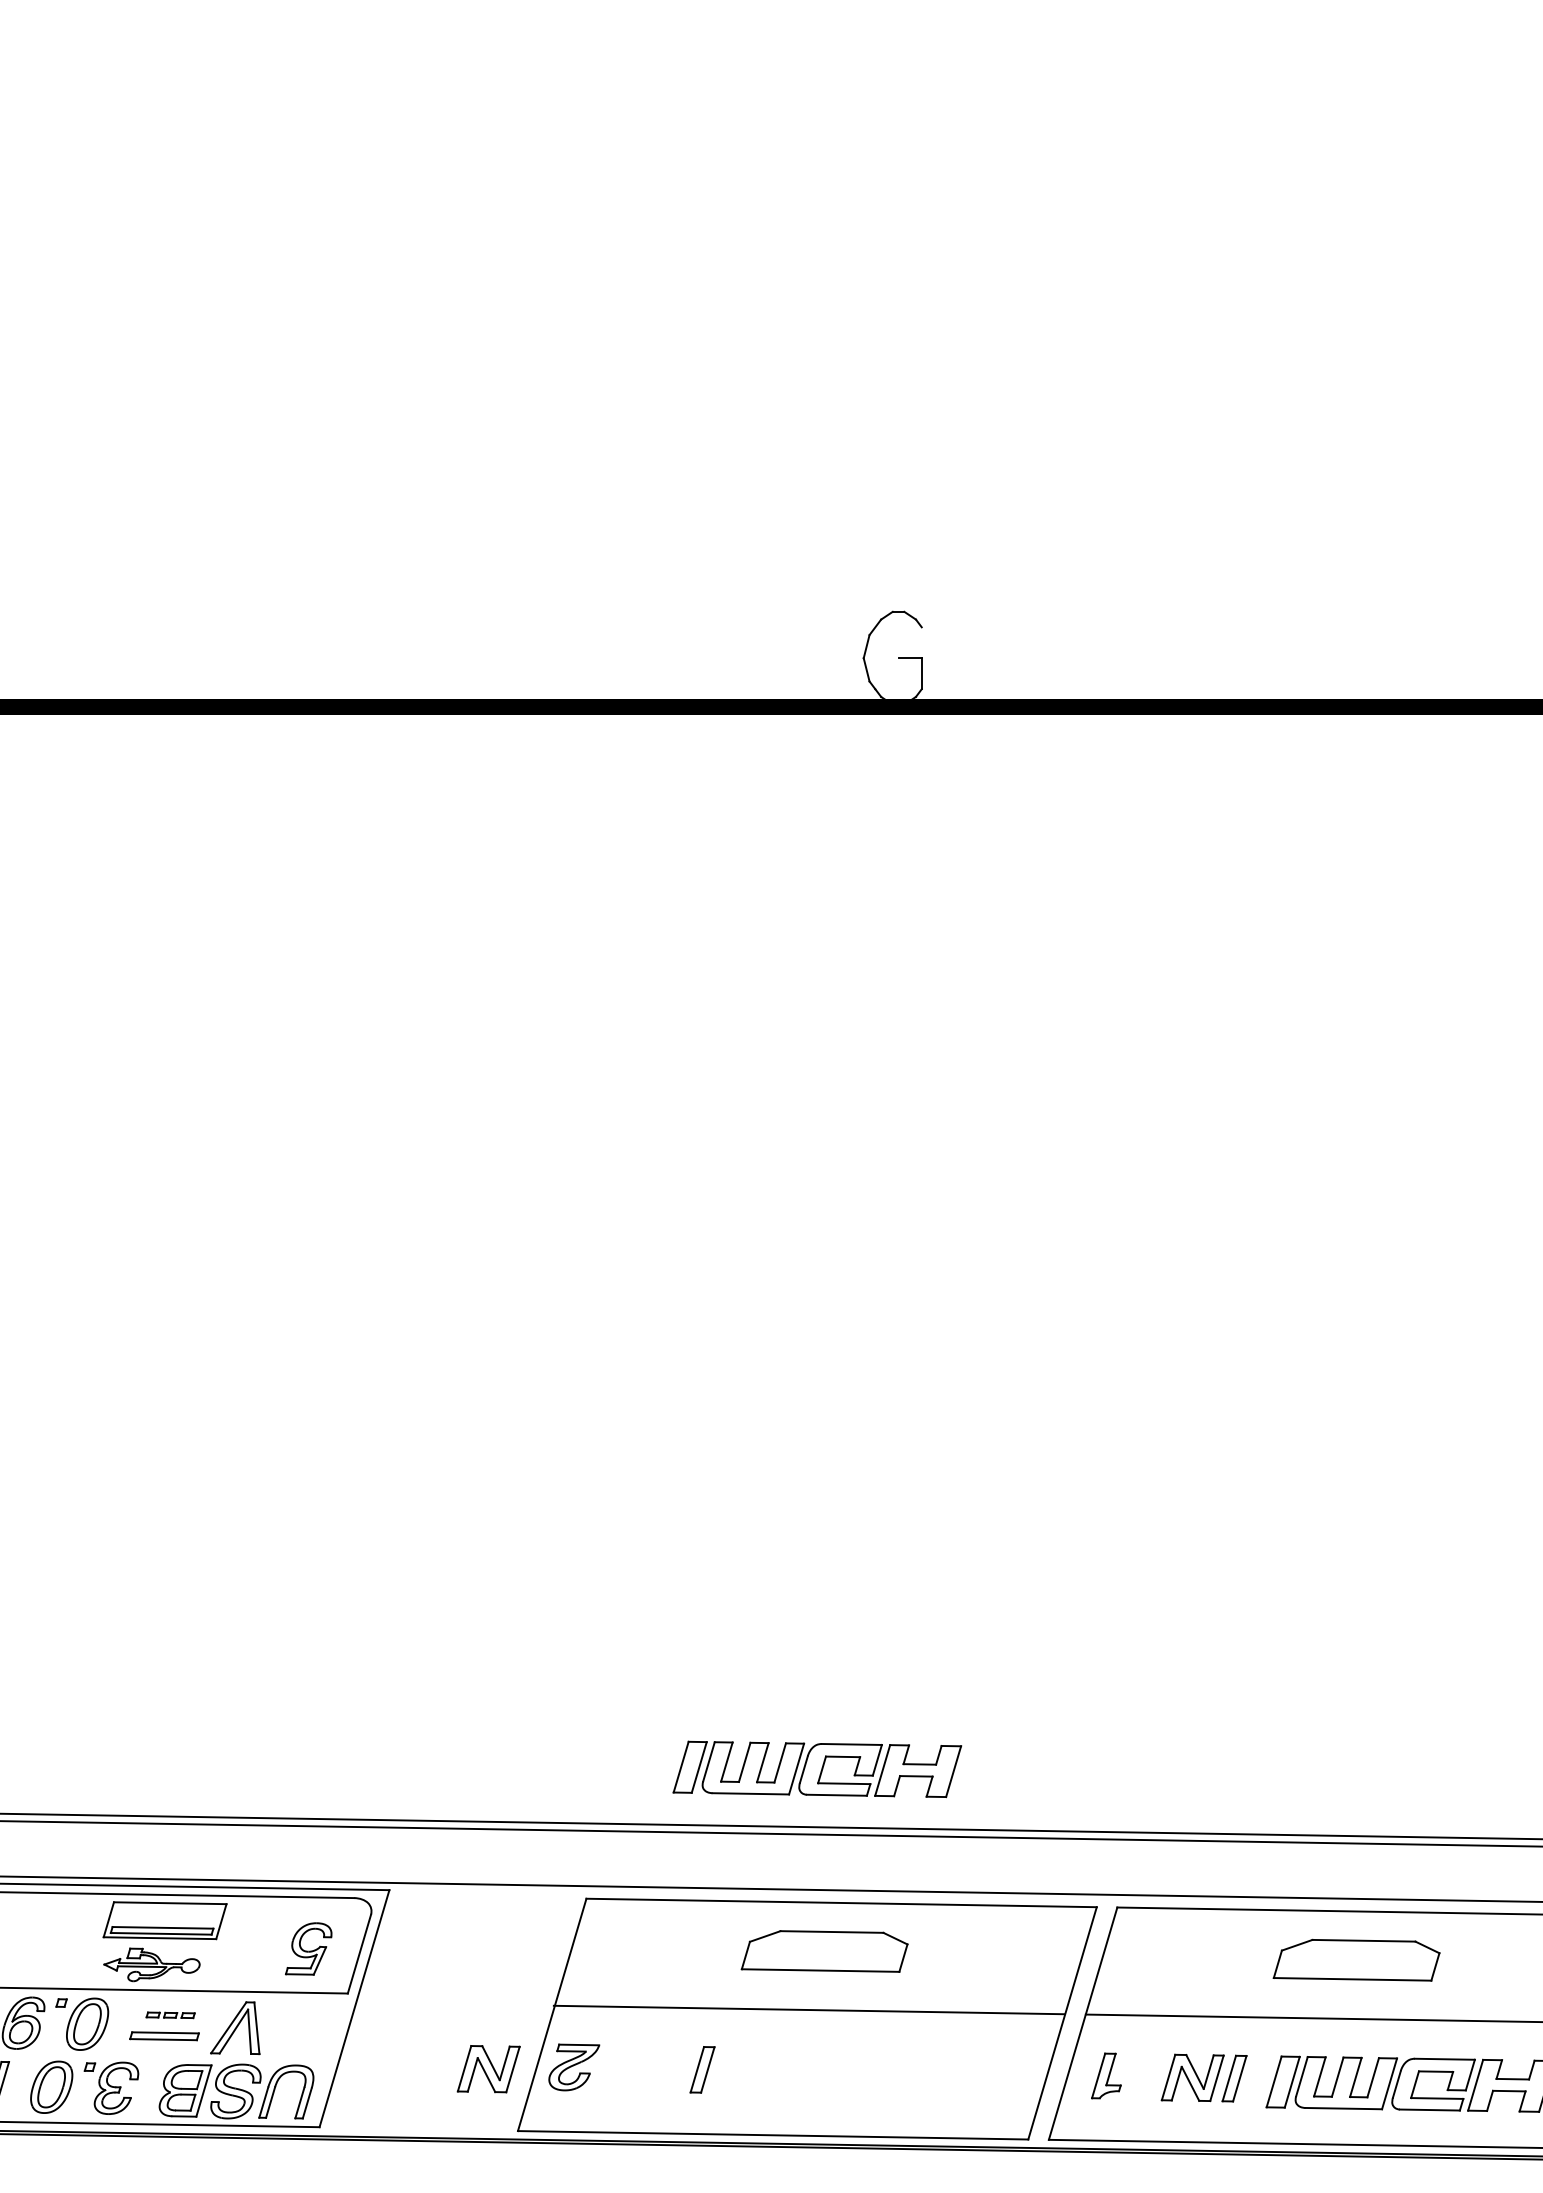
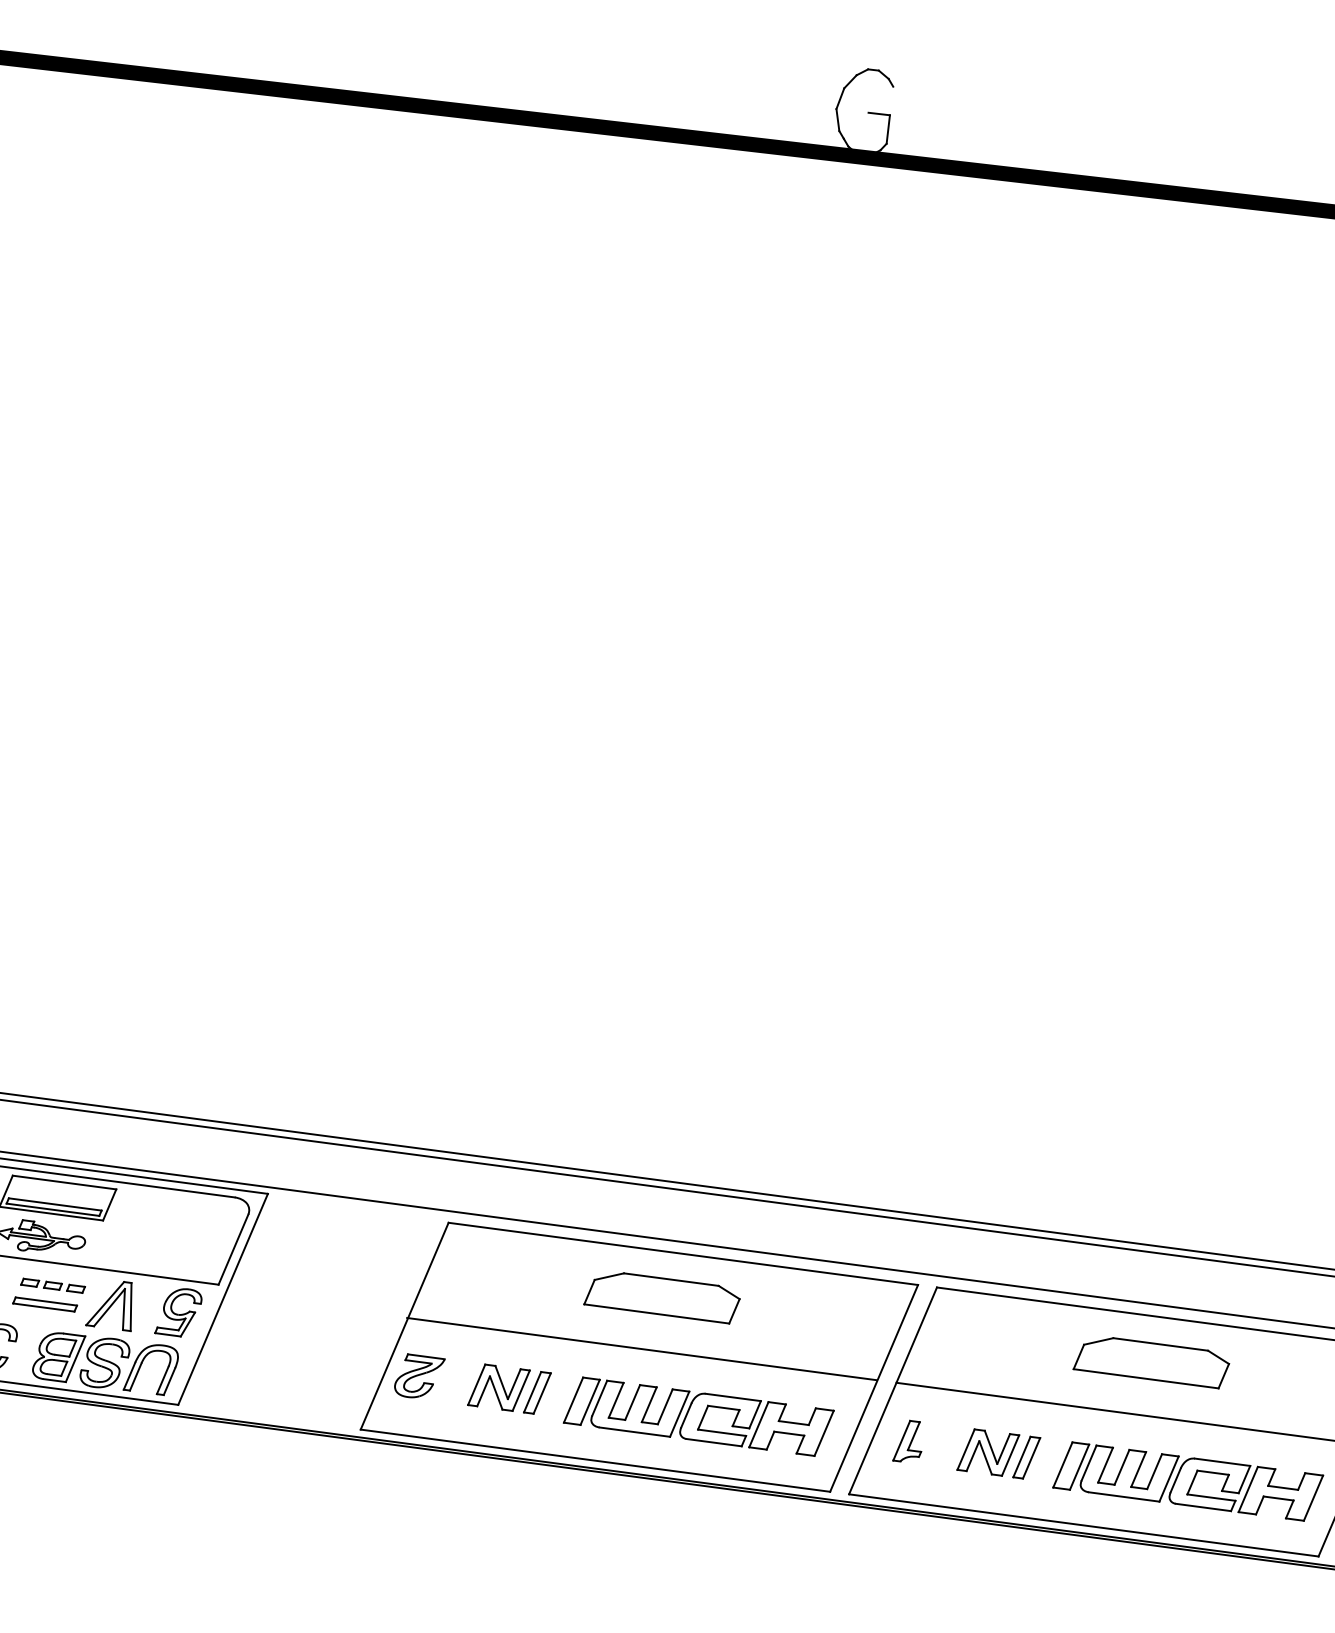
part: (817, 1769) -> (698, 1416), moved
part: (308, 1948) -> (178, 1311), moved
part: (170, 2015) -> (52, 1286), size x1.43
part: (488, 2069) -> (498, 1388), moved

